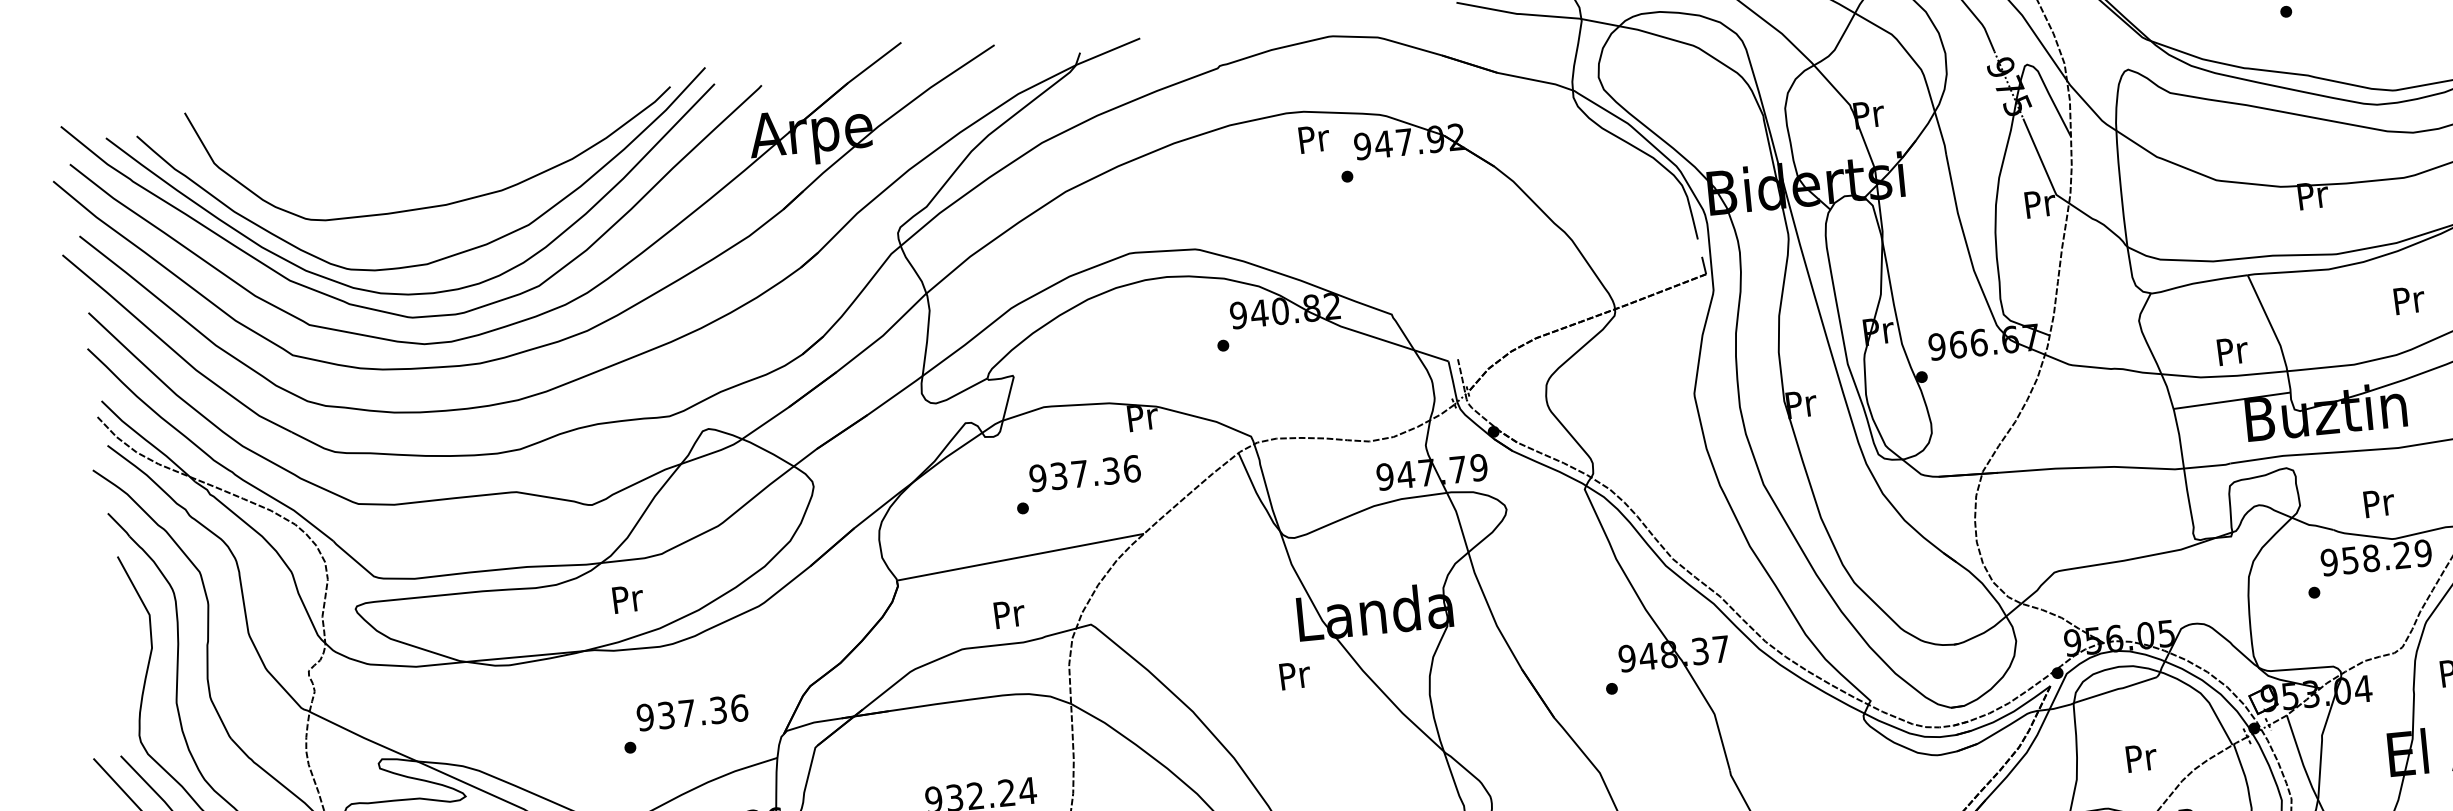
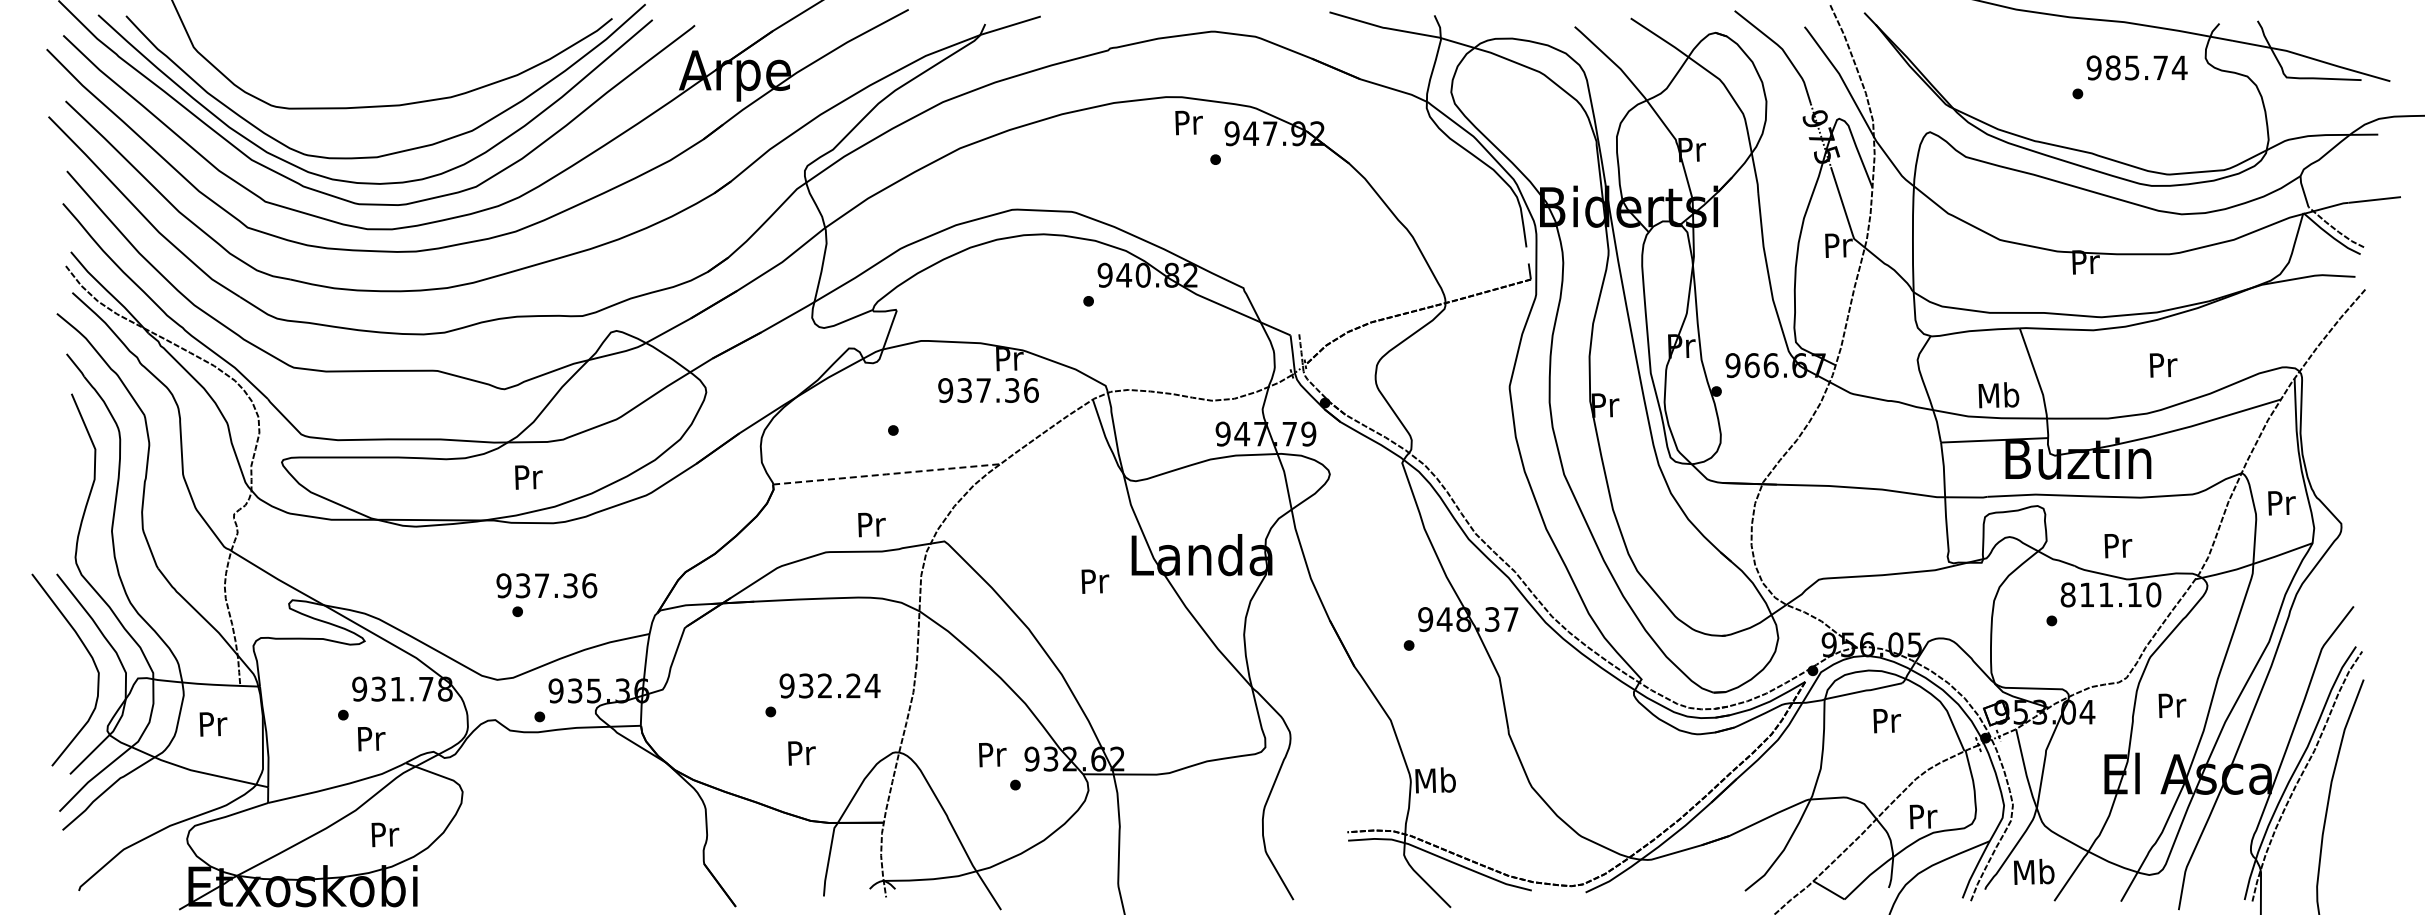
text: (2231, 351) -> (1998, 395), Pr -> Mb
text: (1085, 473) -> (988, 390), moved
line: (1020, 557) -> (886, 474), solid -> dashed
text: (2375, 557) -> (2110, 594), 958.29 -> 811.10
text: (1295, 675) -> (1095, 581), moved
text: (692, 712) -> (546, 585), moved
text: (2141, 758) -> (1887, 721), moved

